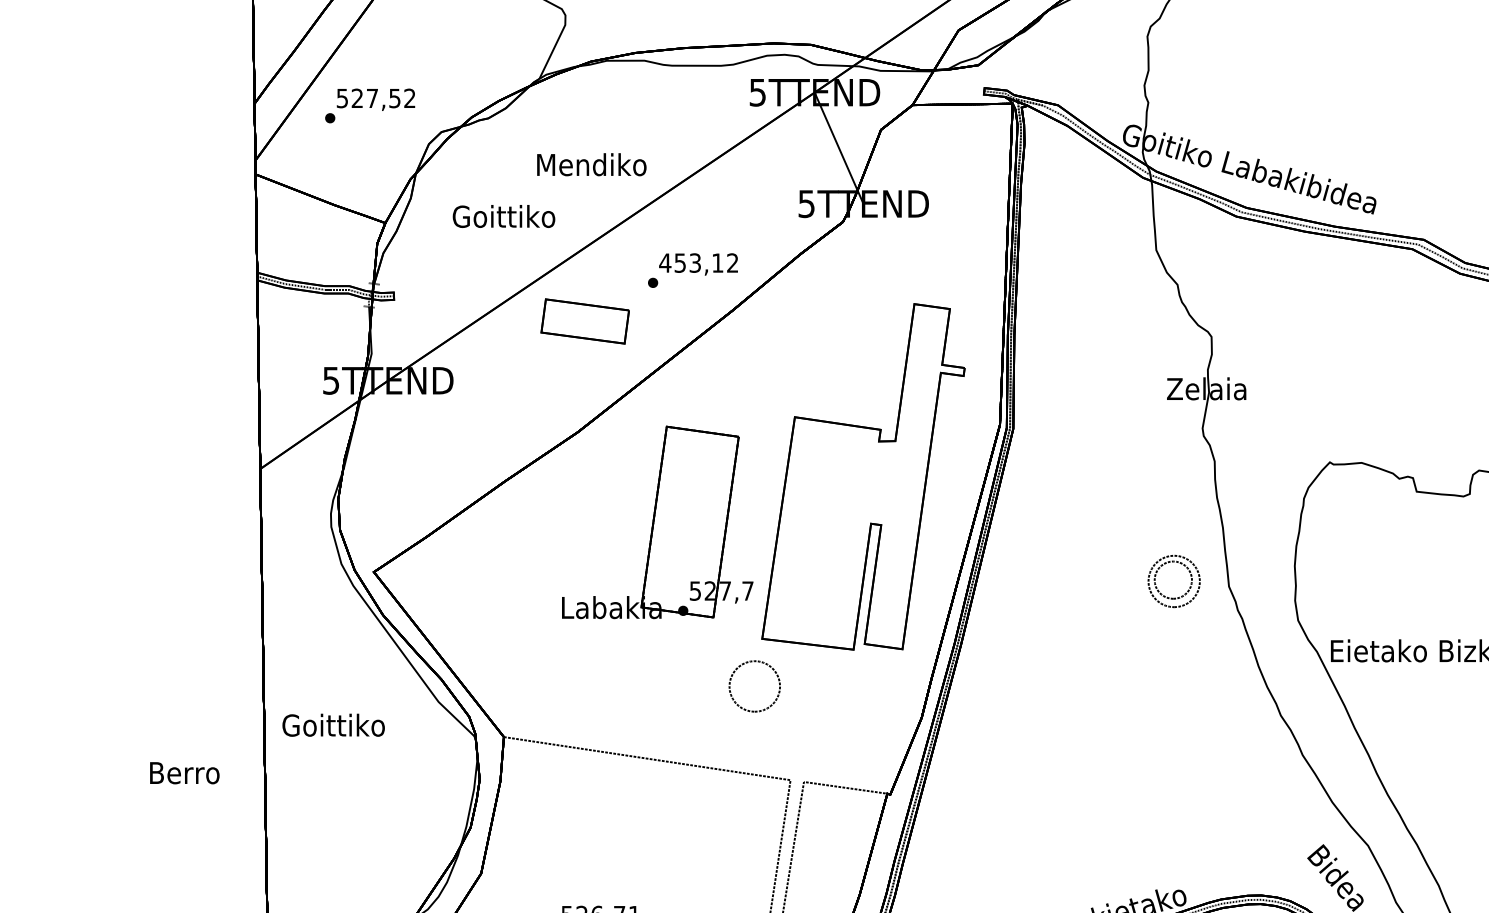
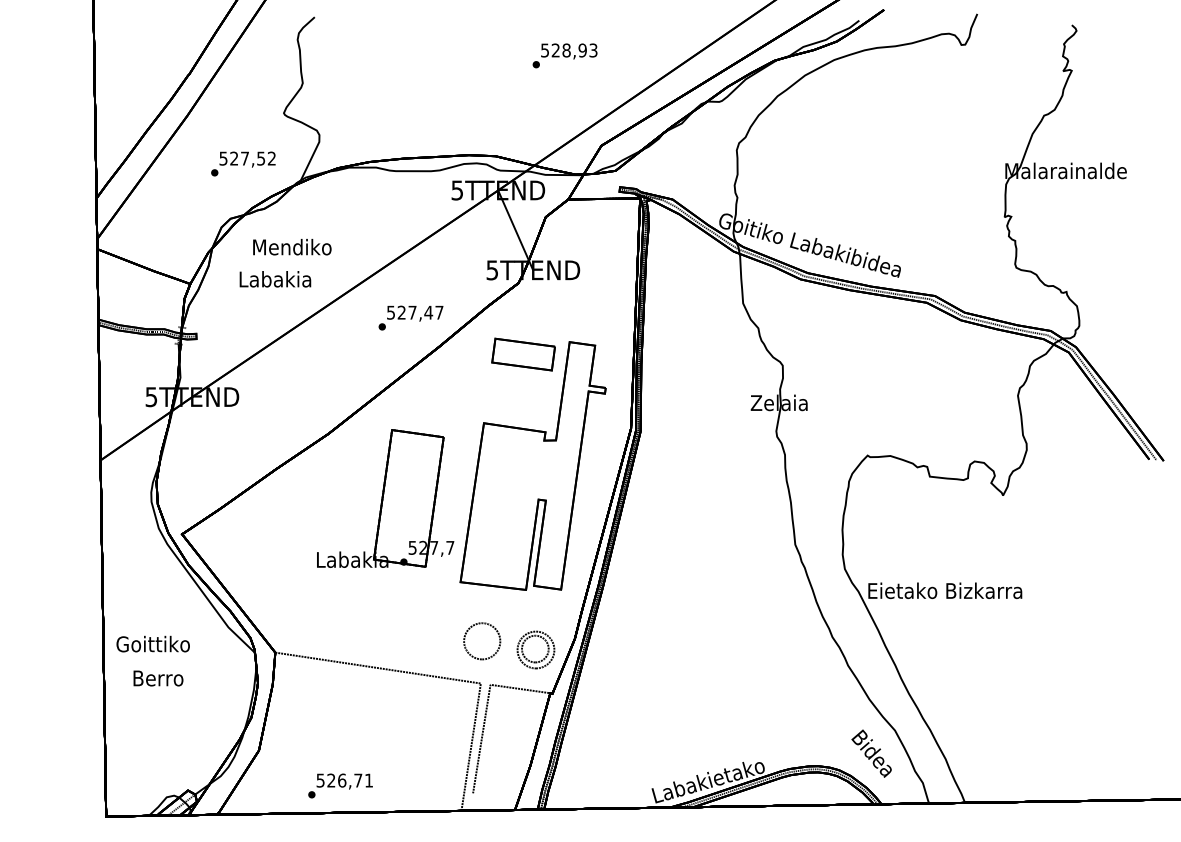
text: (370, 105) -> (243, 163), moved
text: (592, 165) -> (292, 247), moved
text: (504, 216) -> (275, 279), Goittiko -> Labakia
text: (698, 262) -> (414, 312), 453,12 -> 527,47
part: (585, 321) -> (523, 354), moved
part: (1173, 580) -> (535, 649), moved
part: (777, 692) -> (498, 645), moved
text: (184, 773) -> (158, 678), moved

